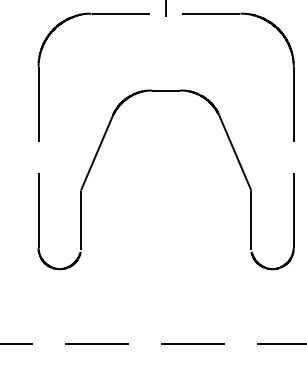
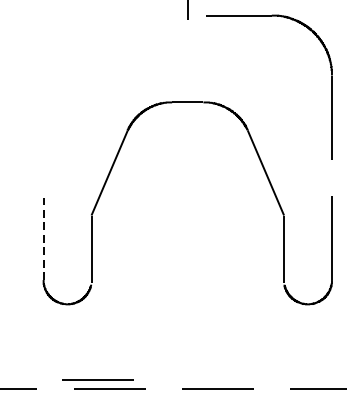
part: (39, 76) -> (44, 86), removed
line: (38, 209) -> (43, 236), solid -> dashed
line: (86, 335) -> (97, 379), added

